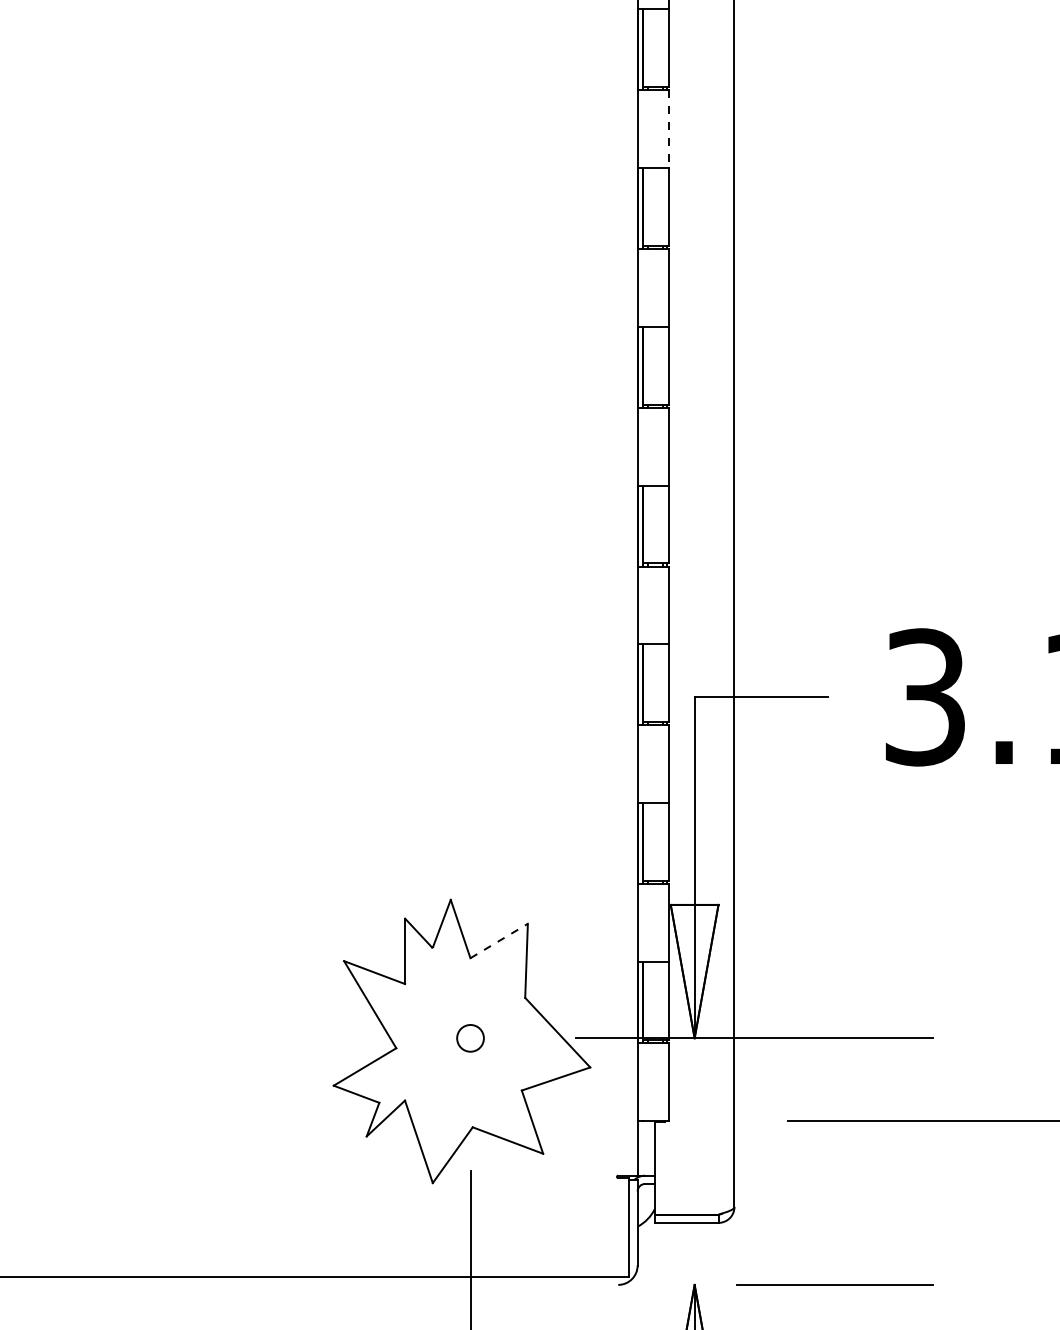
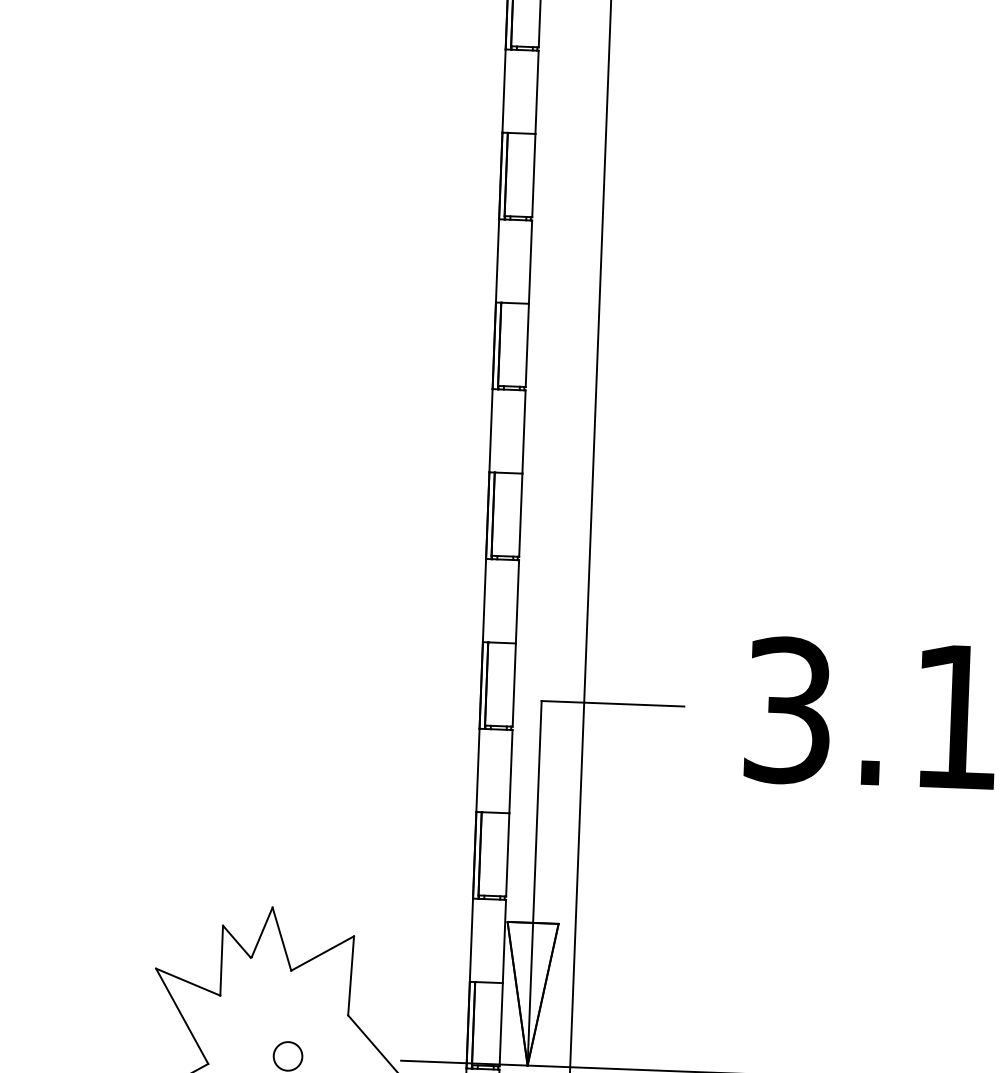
line: (668, 128) -> (537, 91), dashed -> solid
line: (499, 940) -> (323, 952), dashed -> solid

